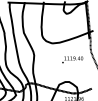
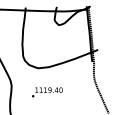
text: (72, 59) -> (47, 91), moved

